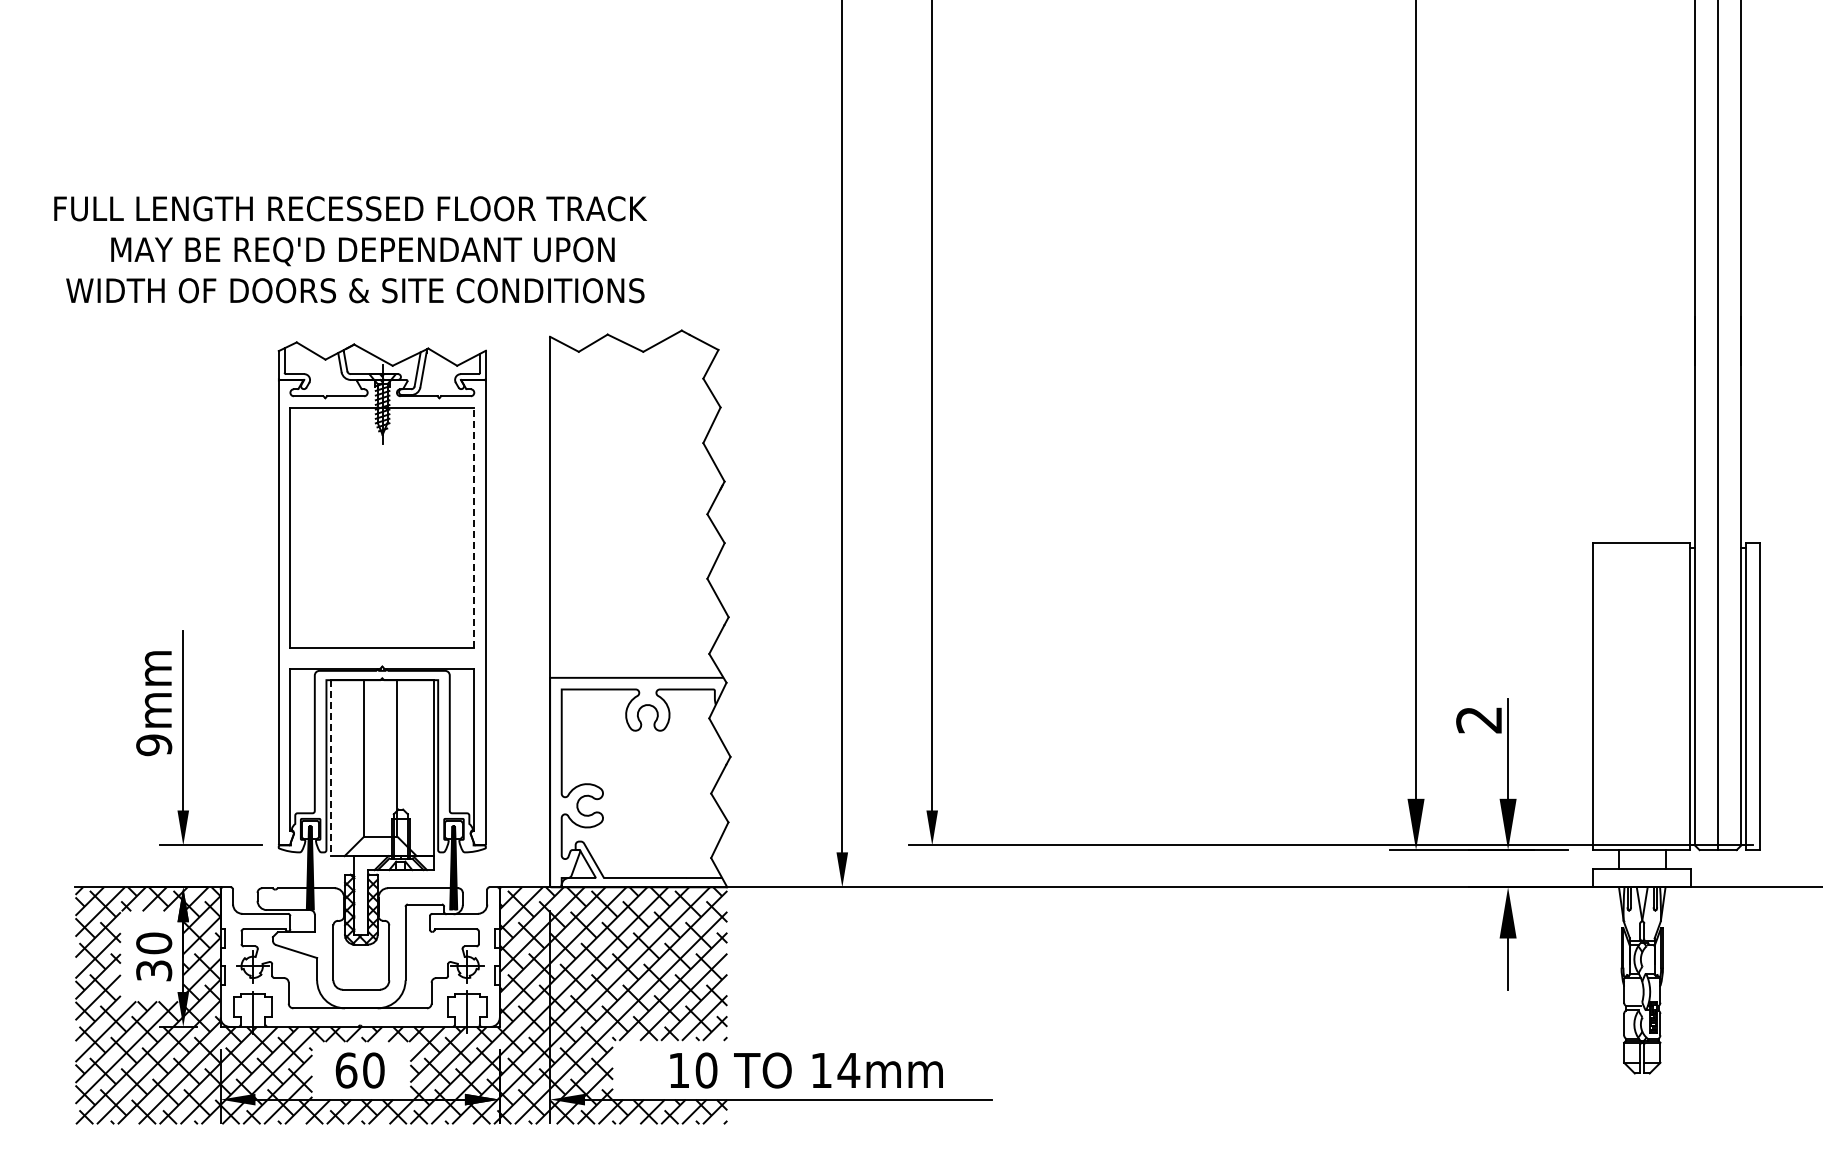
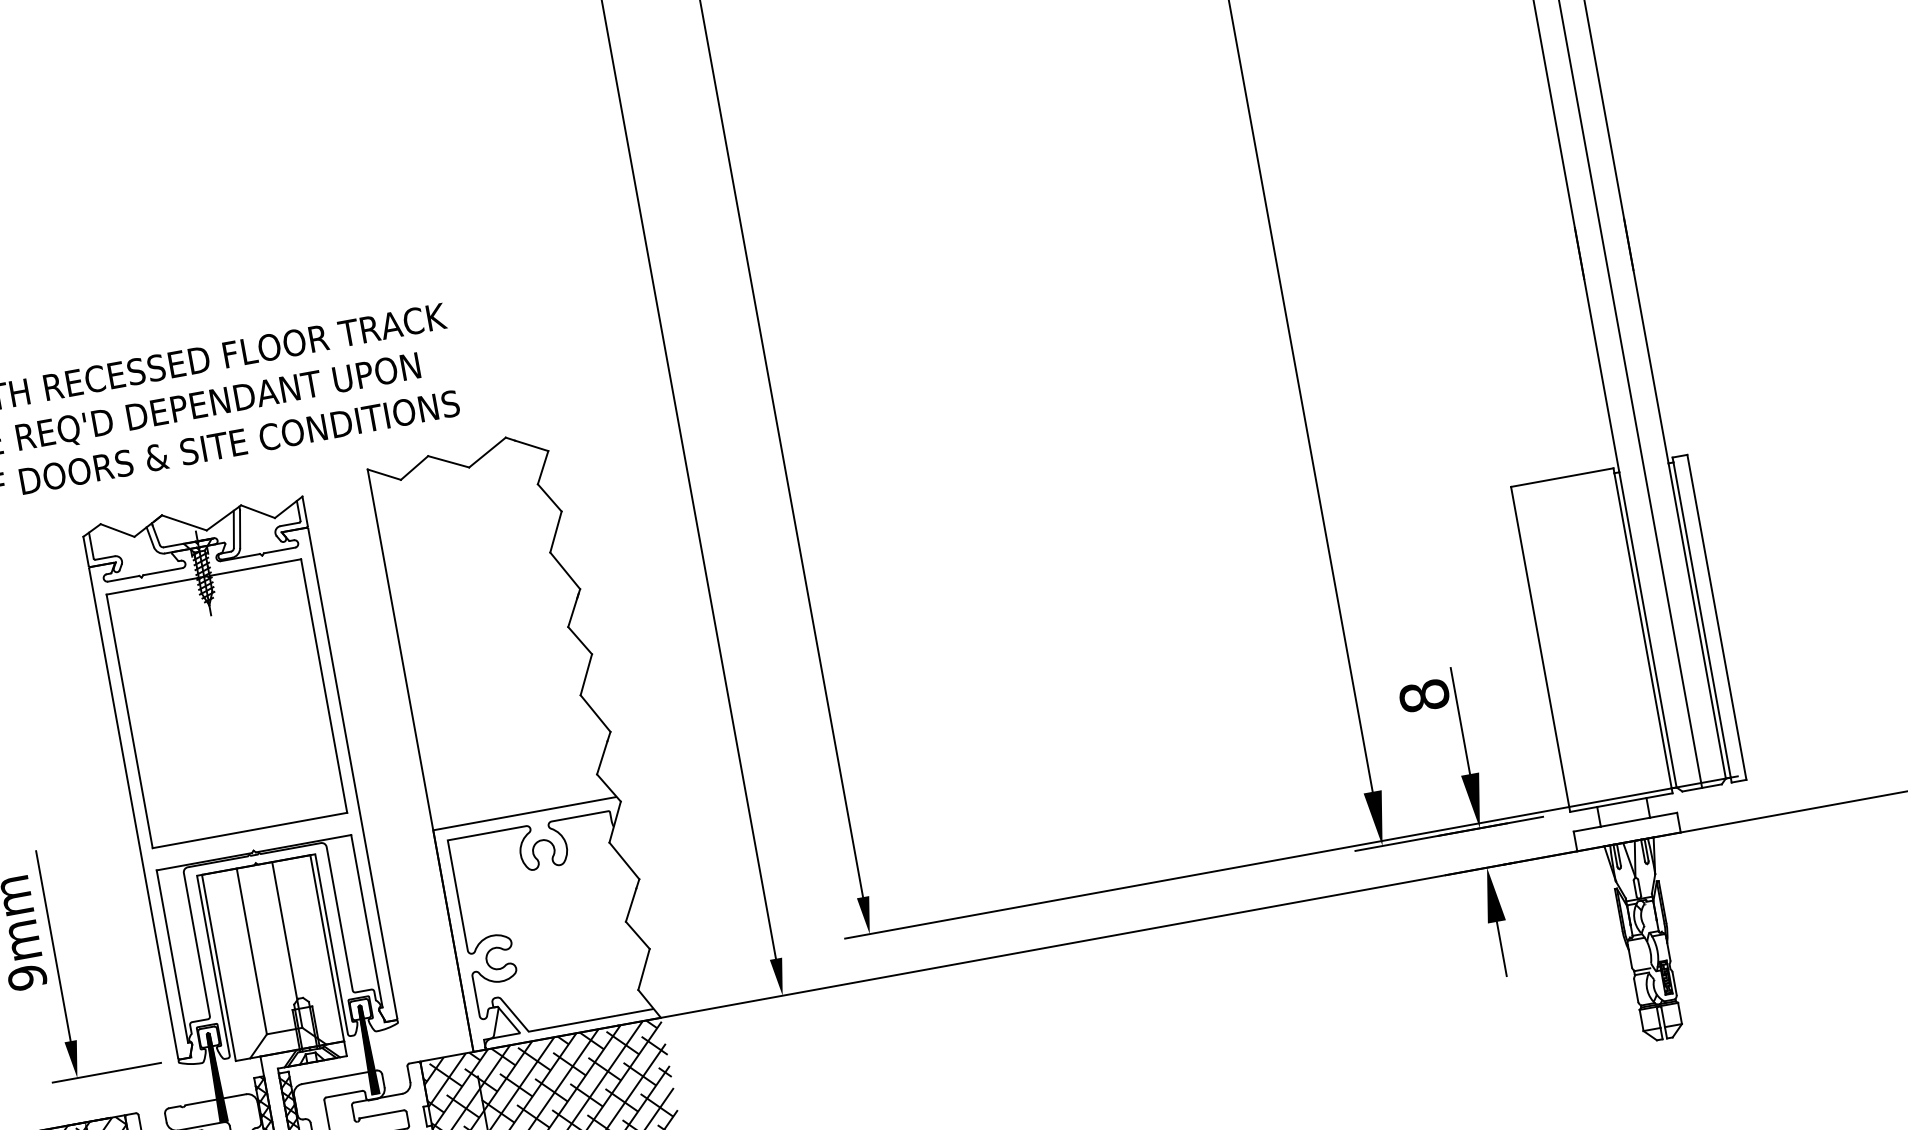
line: (474, 527) -> (324, 685), dashed -> solid
text: (1479, 719) -> (1424, 695), 2 -> 8
line: (331, 768) -> (219, 968), dashed -> solid

